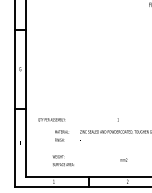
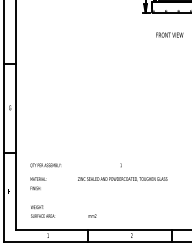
text: (62, 135) -> (38, 183), moved
text: (123, 159) -> (92, 215), moved
text: (63, 160) -> (42, 211), moved

